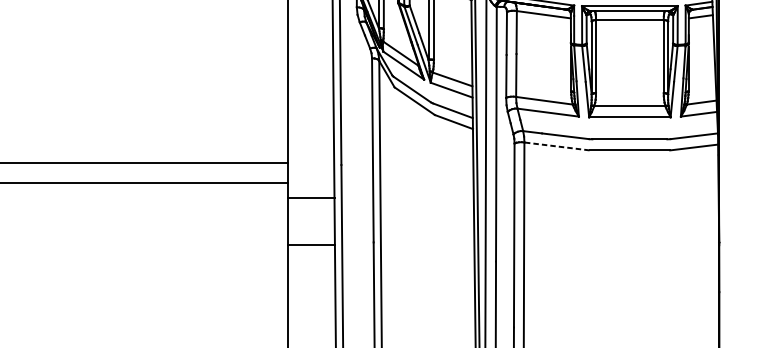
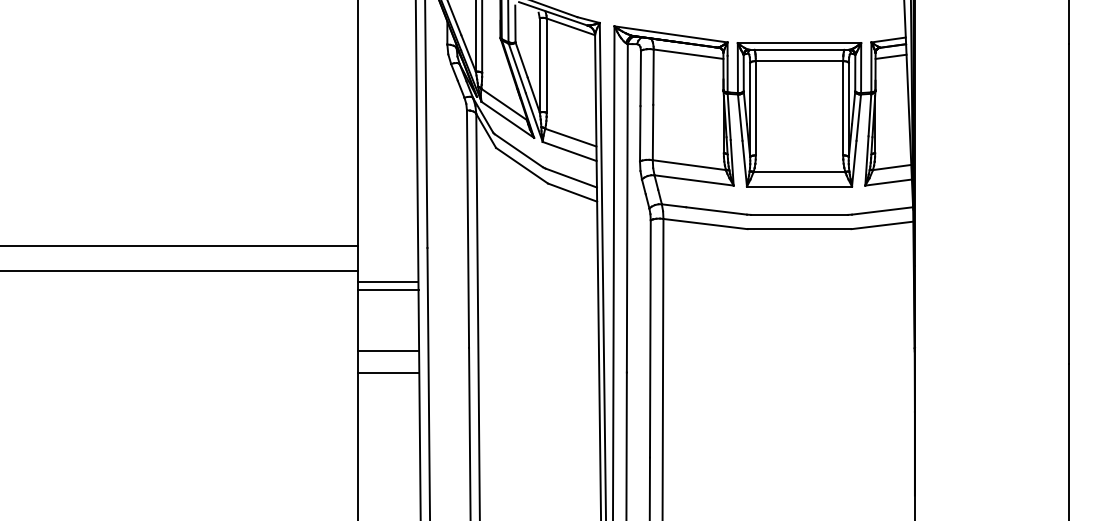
line: (557, 146) -> (705, 224), dashed -> solid
line: (311, 191) -> (388, 282), added
line: (311, 262) -> (388, 373), added

